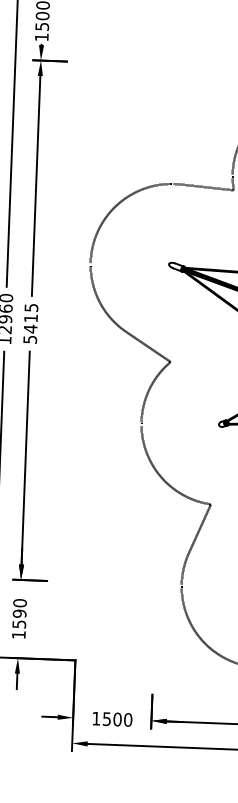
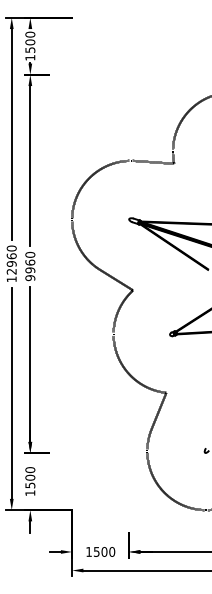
text: (31, 323) -> (30, 266), 5415 -> 9960
text: (19, 613) -> (30, 477), 1590 -> 1500

